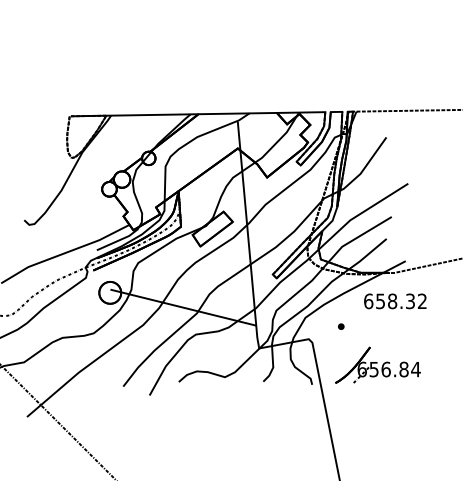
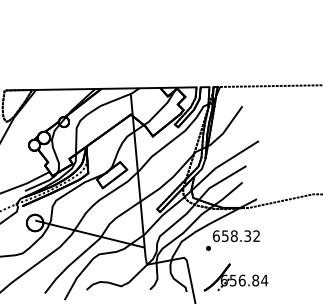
text: (395, 301) -> (236, 236), moved

